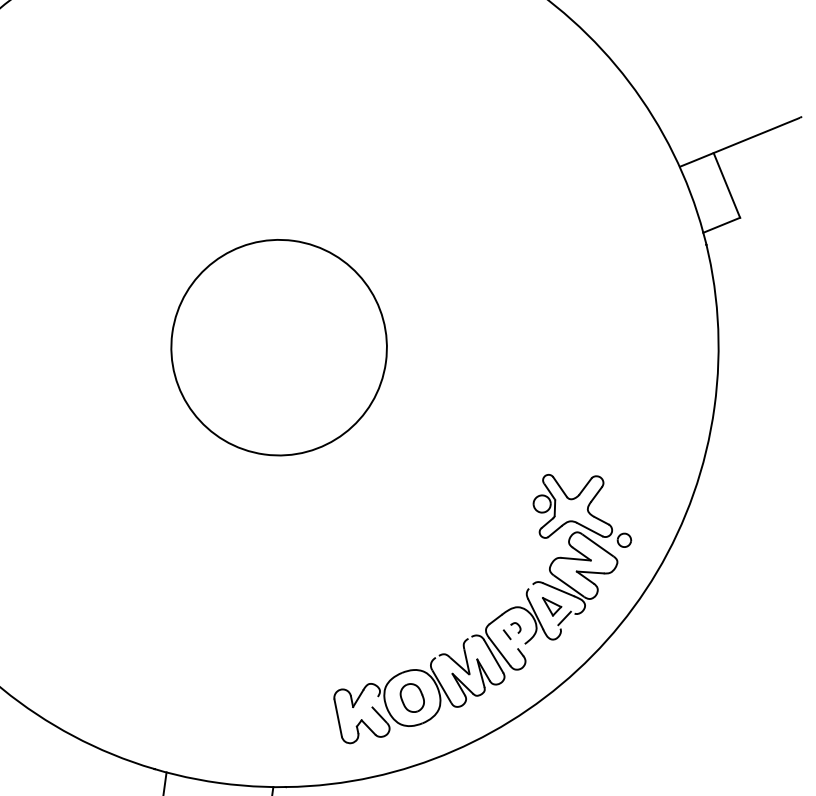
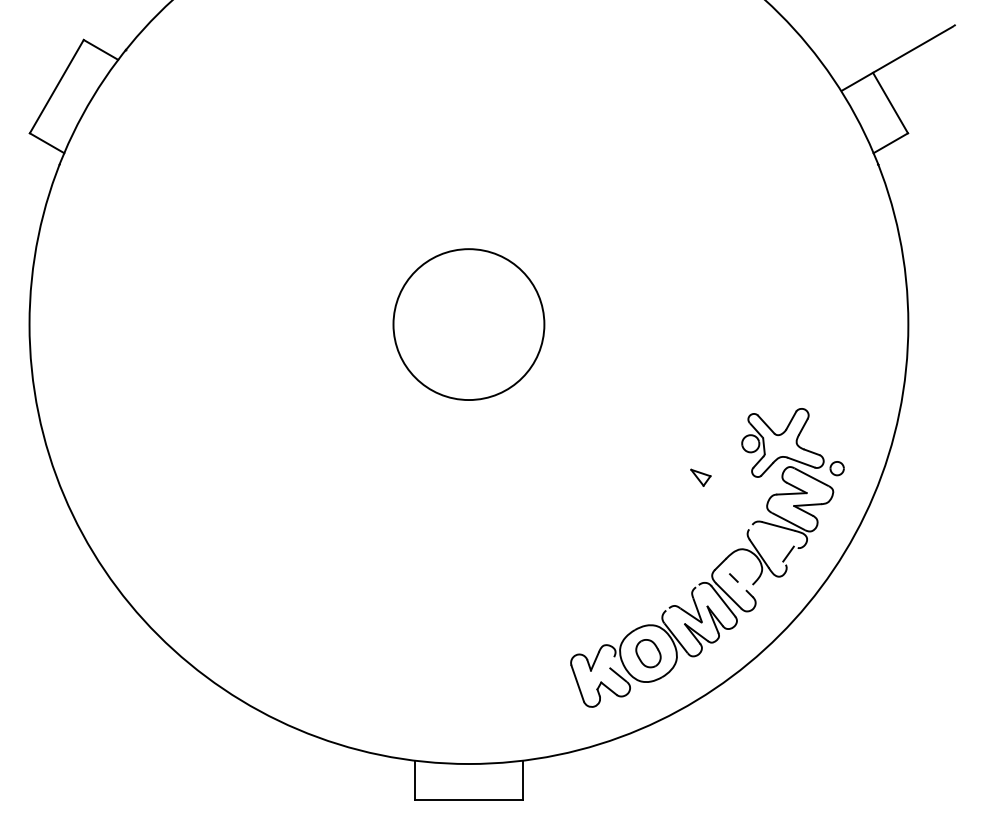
circle: (278, 347) -> (468, 324), size x0.7
part: (551, 606) -> (700, 477), moved
curve: (517, 625) -> (742, 567), removed

